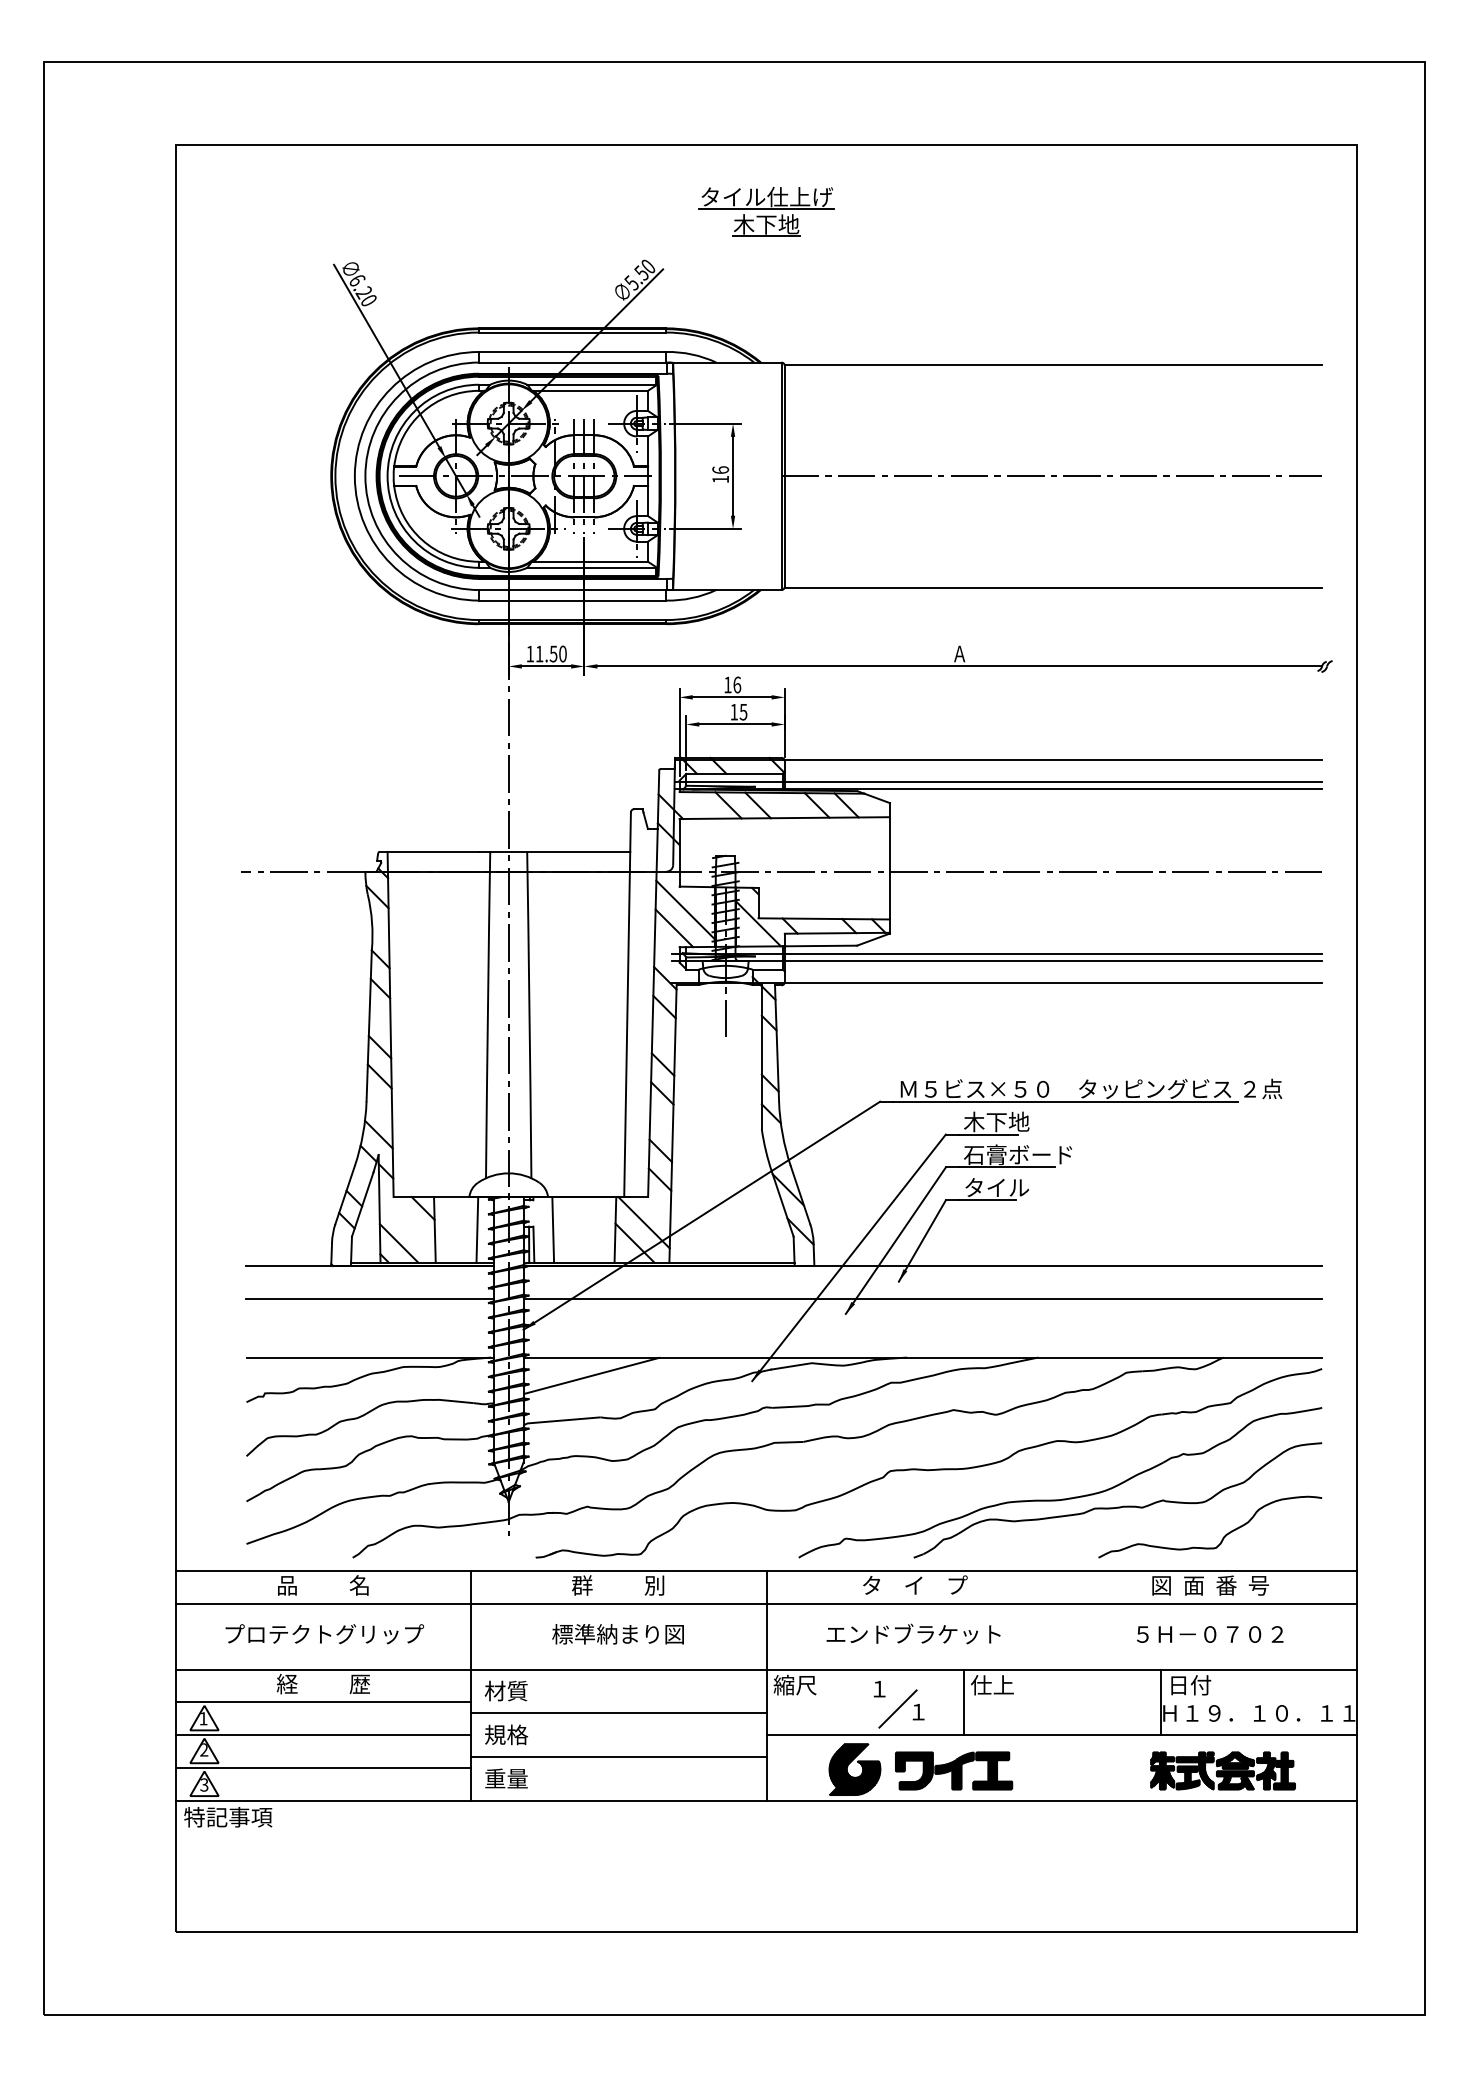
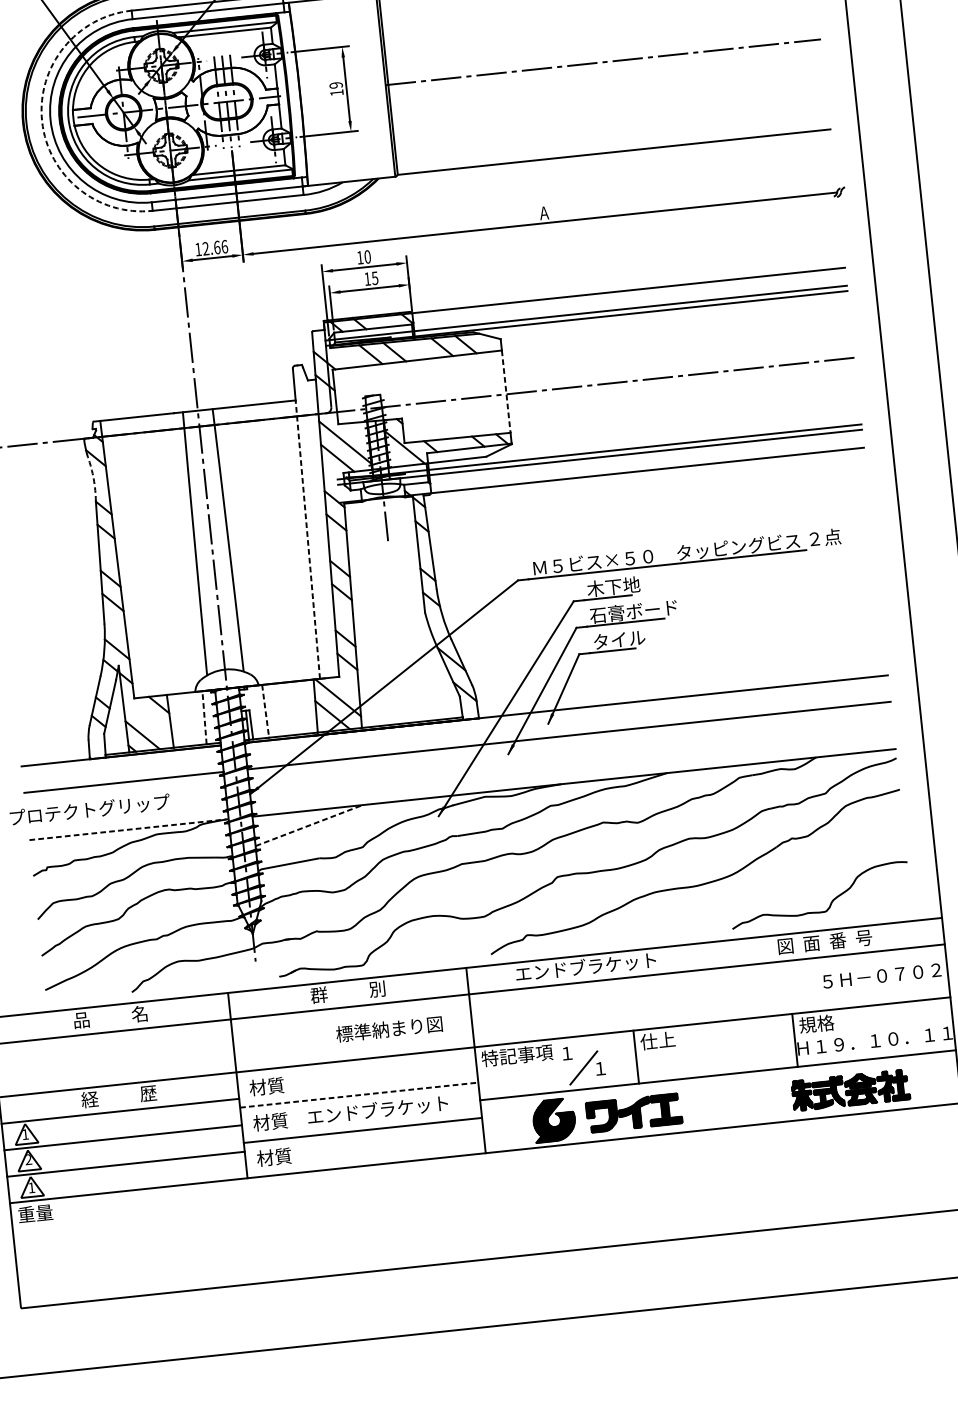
text: (720, 469) -> (335, 84), 16 -> 19
arc: (354, 476) -> (41, 121), solid -> dashed
text: (550, 653) -> (214, 247), 11.50 -> 12.66
text: (737, 684) -> (367, 256), 16 -> 10
line: (889, 868) -> (505, 391), solid -> dashed
arc: (372, 922) -> (94, 479), solid -> dashed
line: (627, 1024) -> (308, 539), solid -> dashed
line: (477, 1229) -> (204, 717), solid -> dashed
line: (553, 1229) -> (265, 710), solid -> dashed
line: (370, 1357) -> (129, 829), solid -> dashed
line: (592, 1375) -> (309, 825), solid -> dashed
part: (1117, 1500) -> (742, 881), removed
text: (913, 1585) -> (585, 967), タ    イ    プ -> エンドブラケット
text: (913, 1633) -> (377, 1109), moved
text: (324, 1634) -> (89, 810), moved
text: (617, 1634) -> (388, 1029), moved
text: (1210, 1634) -> (882, 975), moved
text: (817, 1684) -> (516, 1055), 縮尺 -> 特記事項
text: (1189, 1684) -> (816, 1023), 日付 -> 規格
line: (618, 1713) -> (359, 1095), solid -> dashed
text: (506, 1734) -> (270, 1121), 規格 -> 材質
text: (505, 1778) -> (273, 1157), 重量 -> 材質
text: (204, 1784) -> (31, 1187), 3 -> 1
text: (228, 1817) -> (53, 1211), 特記事項 -> 重量

